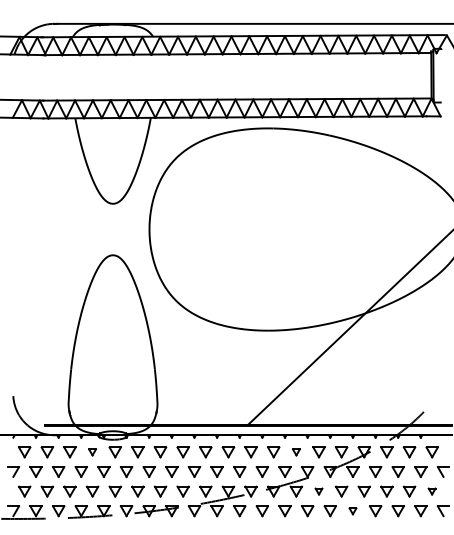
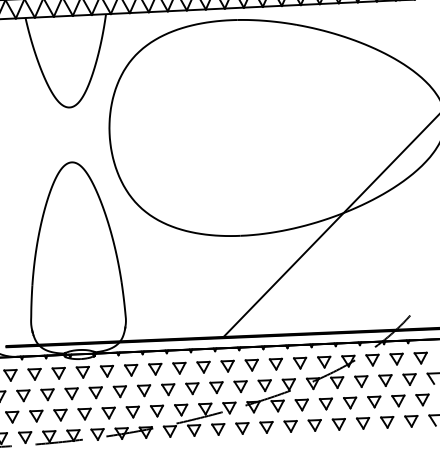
part: (92, 452) -> (58, 373), size x1.67
part: (296, 452) -> (276, 364), size x1.67
part: (318, 491) -> (301, 405), size x1.67
part: (431, 491) -> (421, 399), size x1.67
part: (352, 511) -> (338, 424), size x1.67

